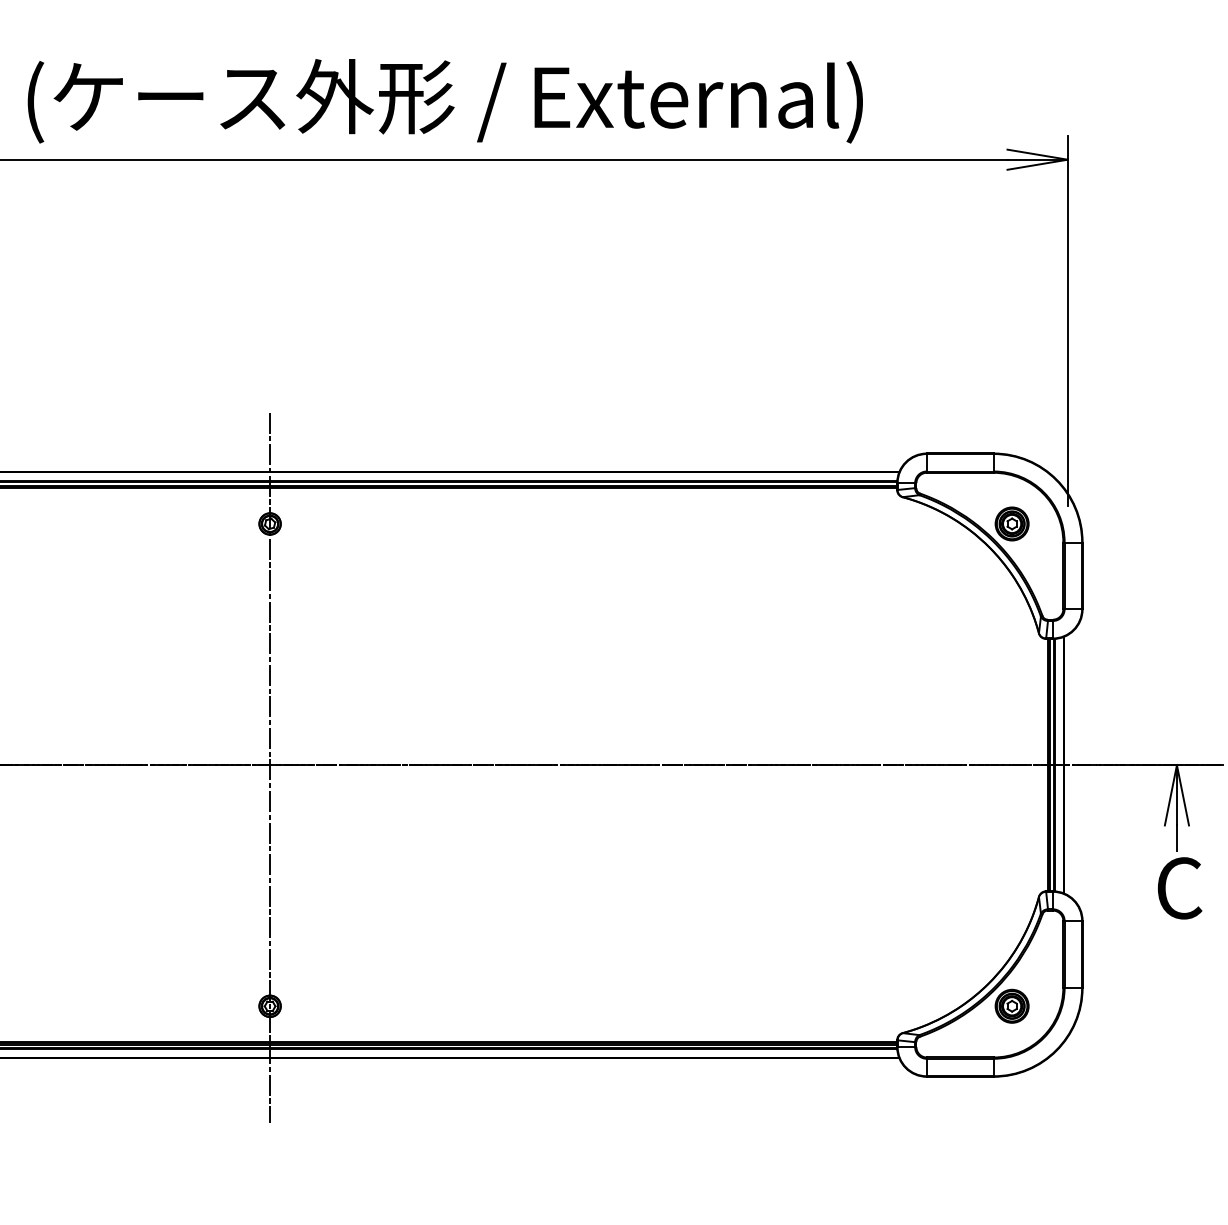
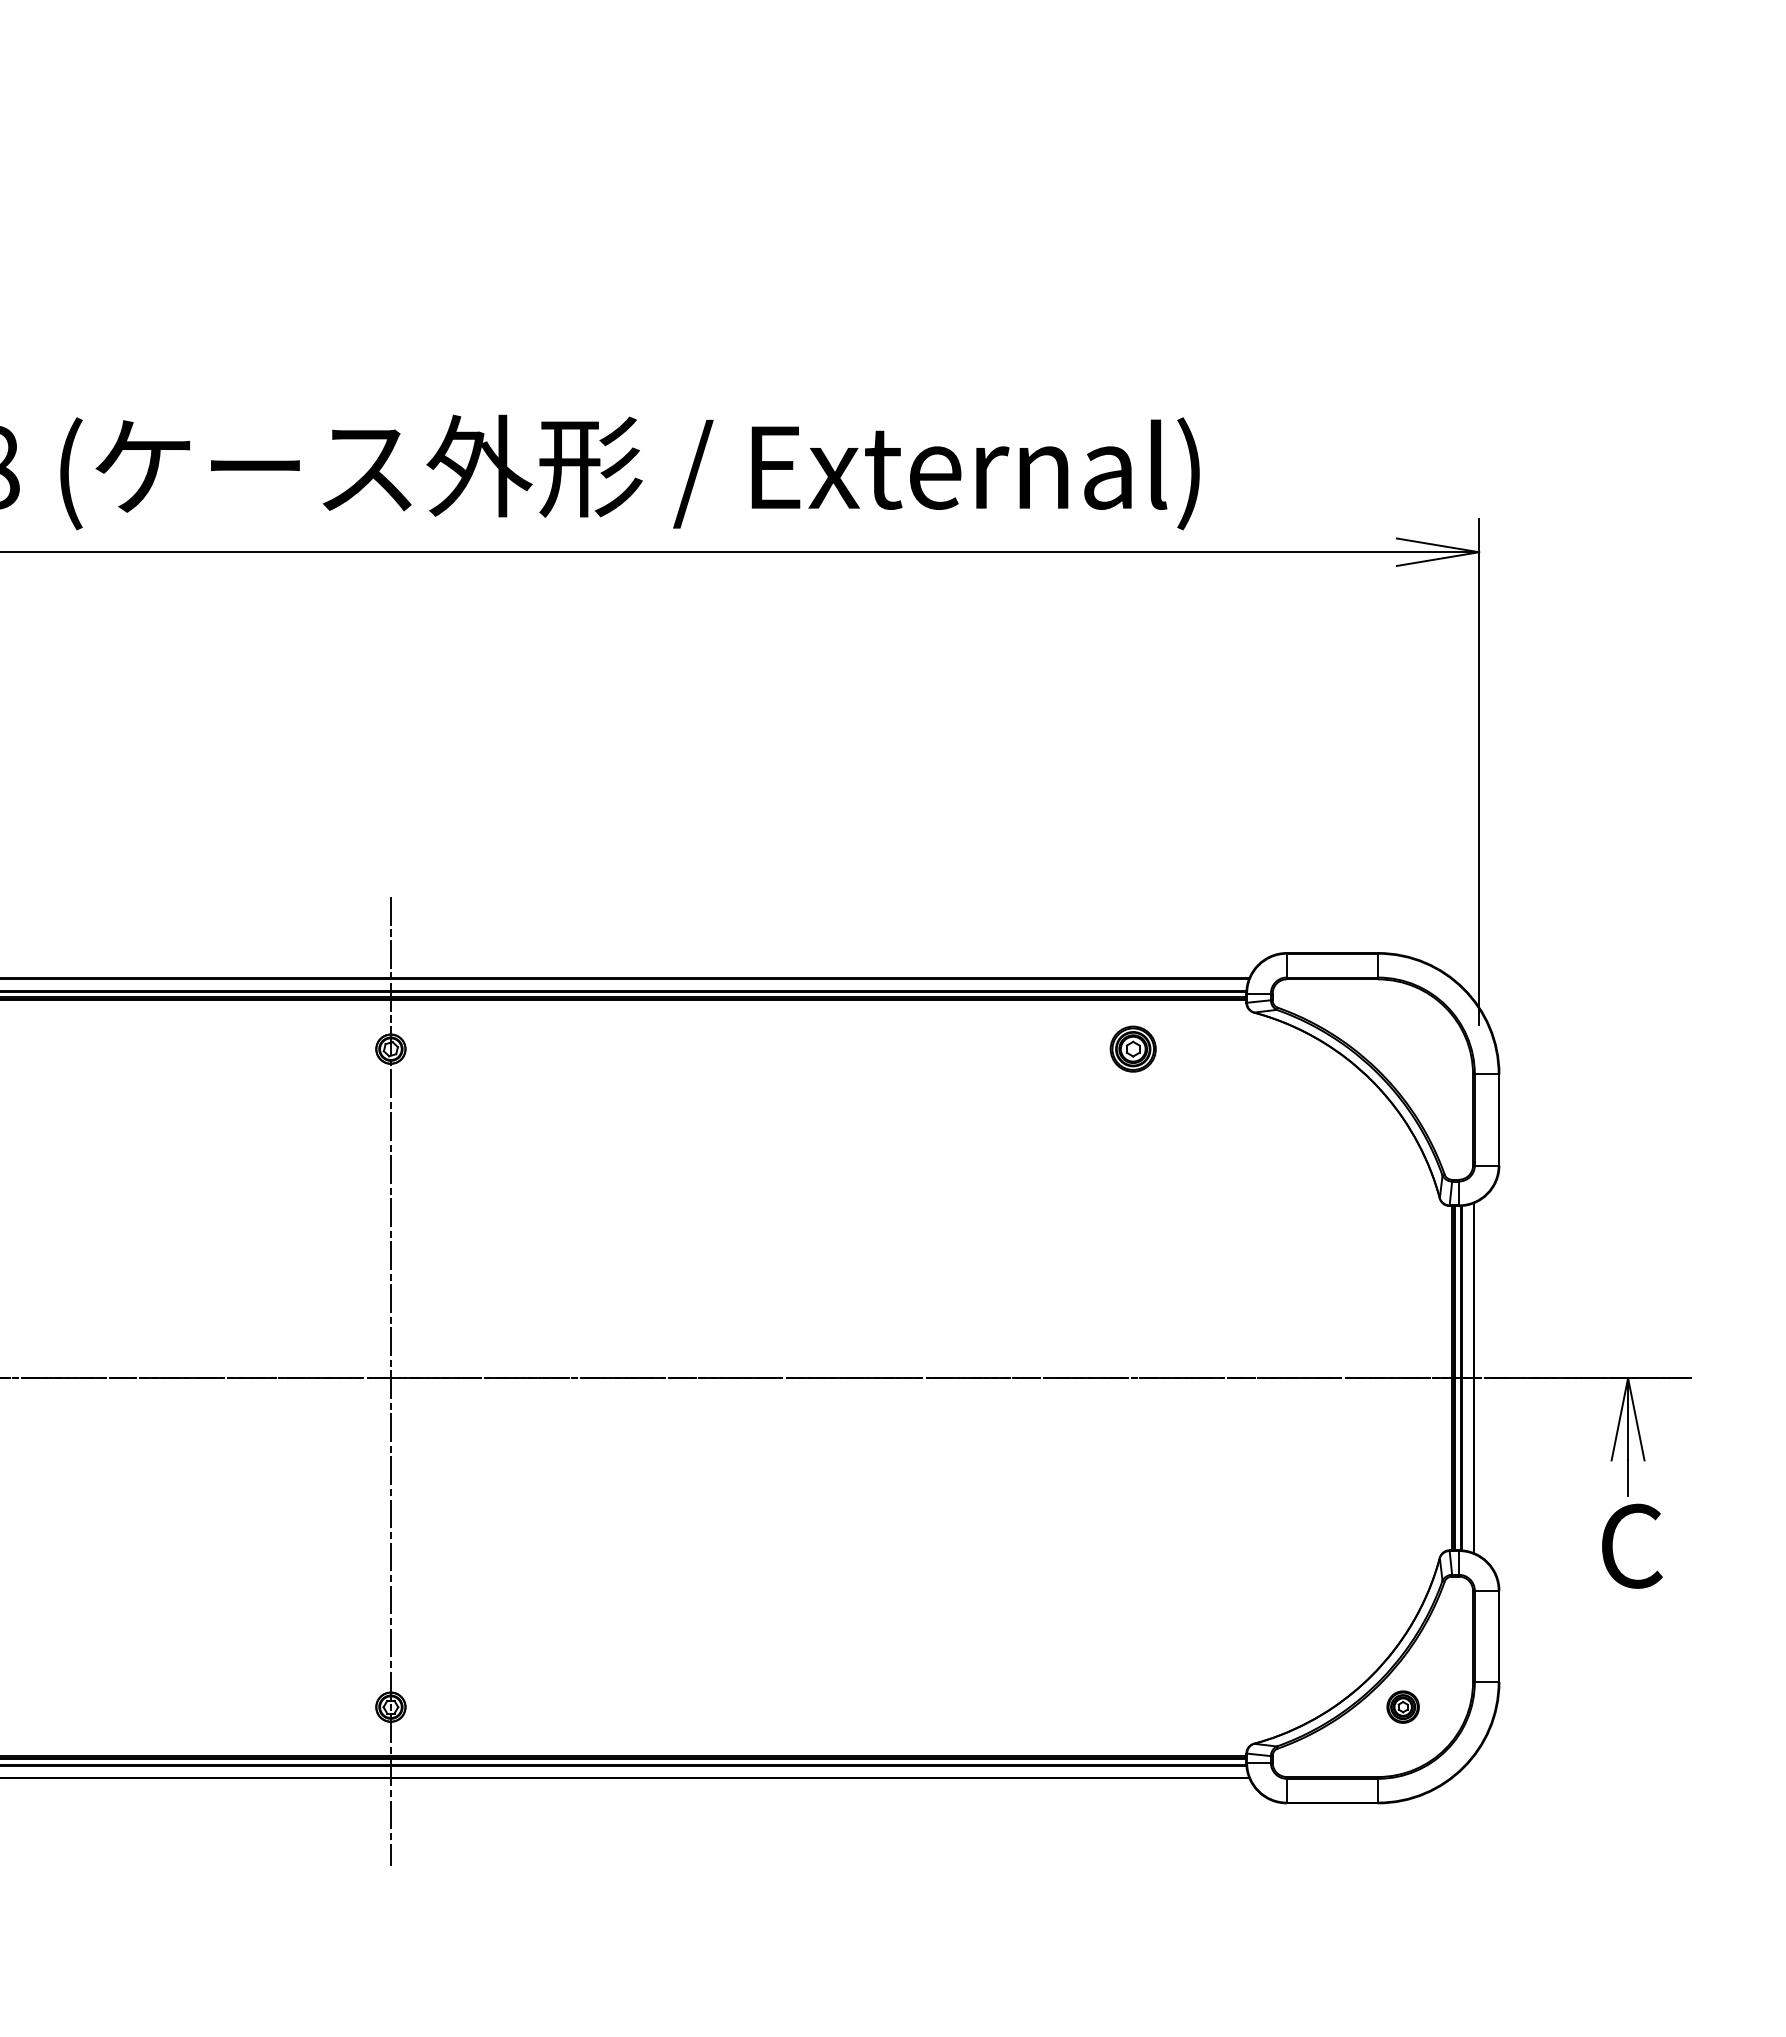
part: (1011, 523) -> (1132, 1048), moved
part: (1011, 1005) -> (1402, 1706), size x0.7

